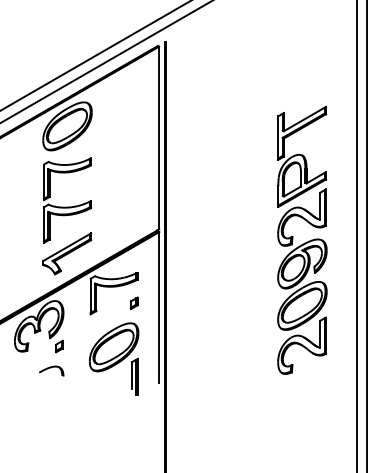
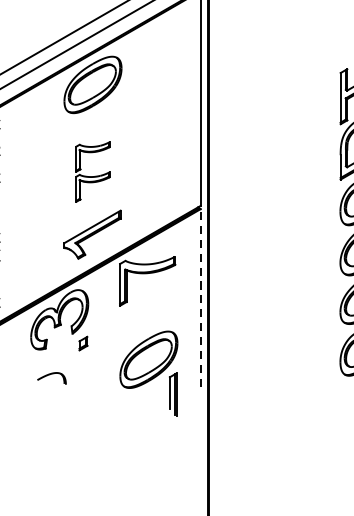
part: (67, 200) -> (92, 171), size x0.6
part: (133, 303) -> (170, 293), removed
line: (159, 307) -> (201, 297), solid -> dashed
part: (113, 358) -> (148, 372), moved
part: (51, 370) -> (51, 377), moved

